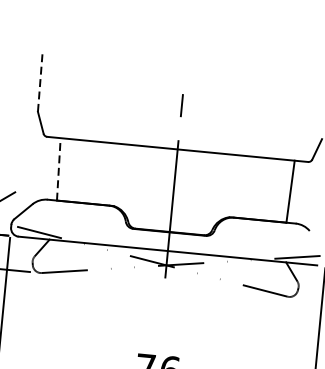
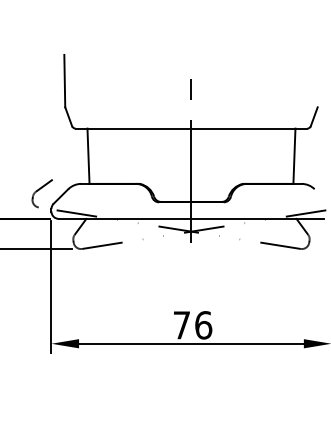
line: (40, 81) -> (64, 80), dashed -> solid
line: (58, 169) -> (88, 156), dashed -> solid

